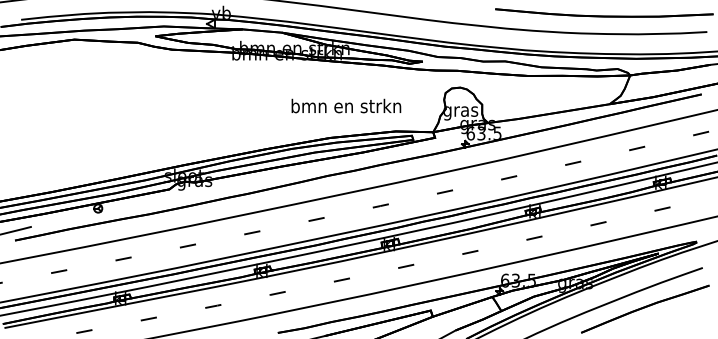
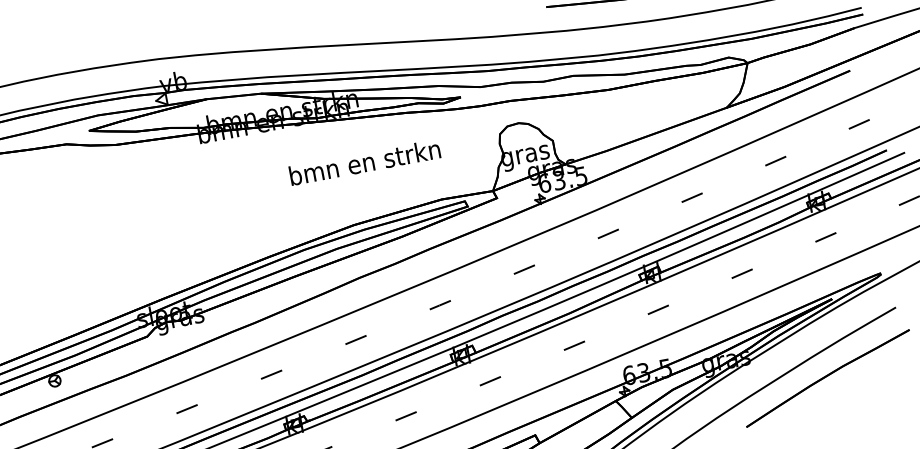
text: (346, 105) -> (364, 161), moved

